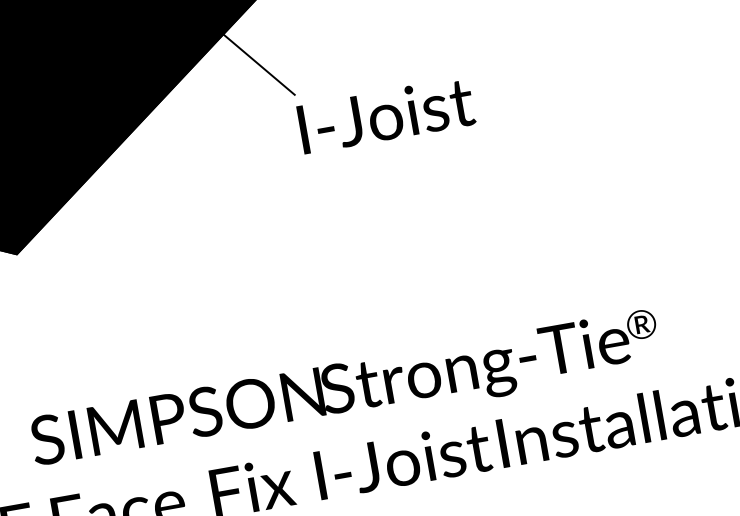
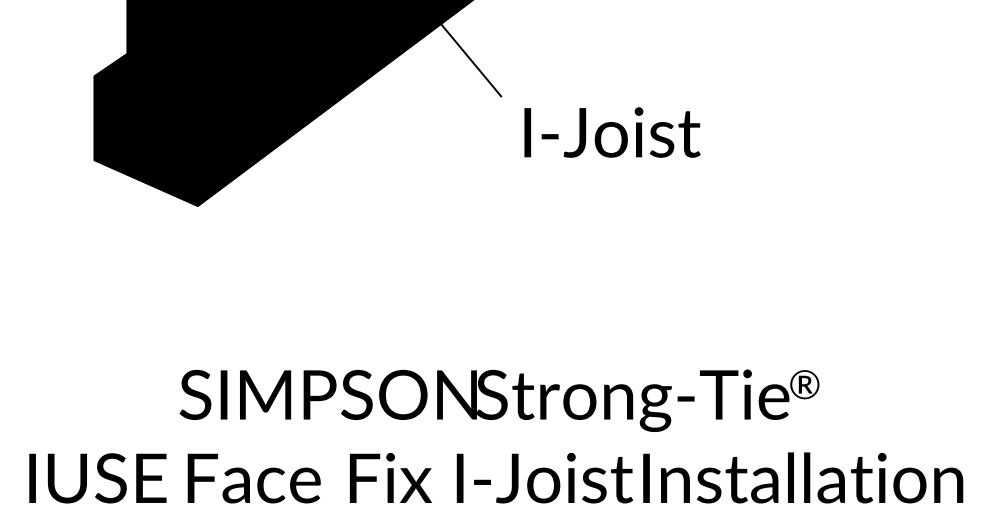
text: (386, 115) -> (612, 132), moved

